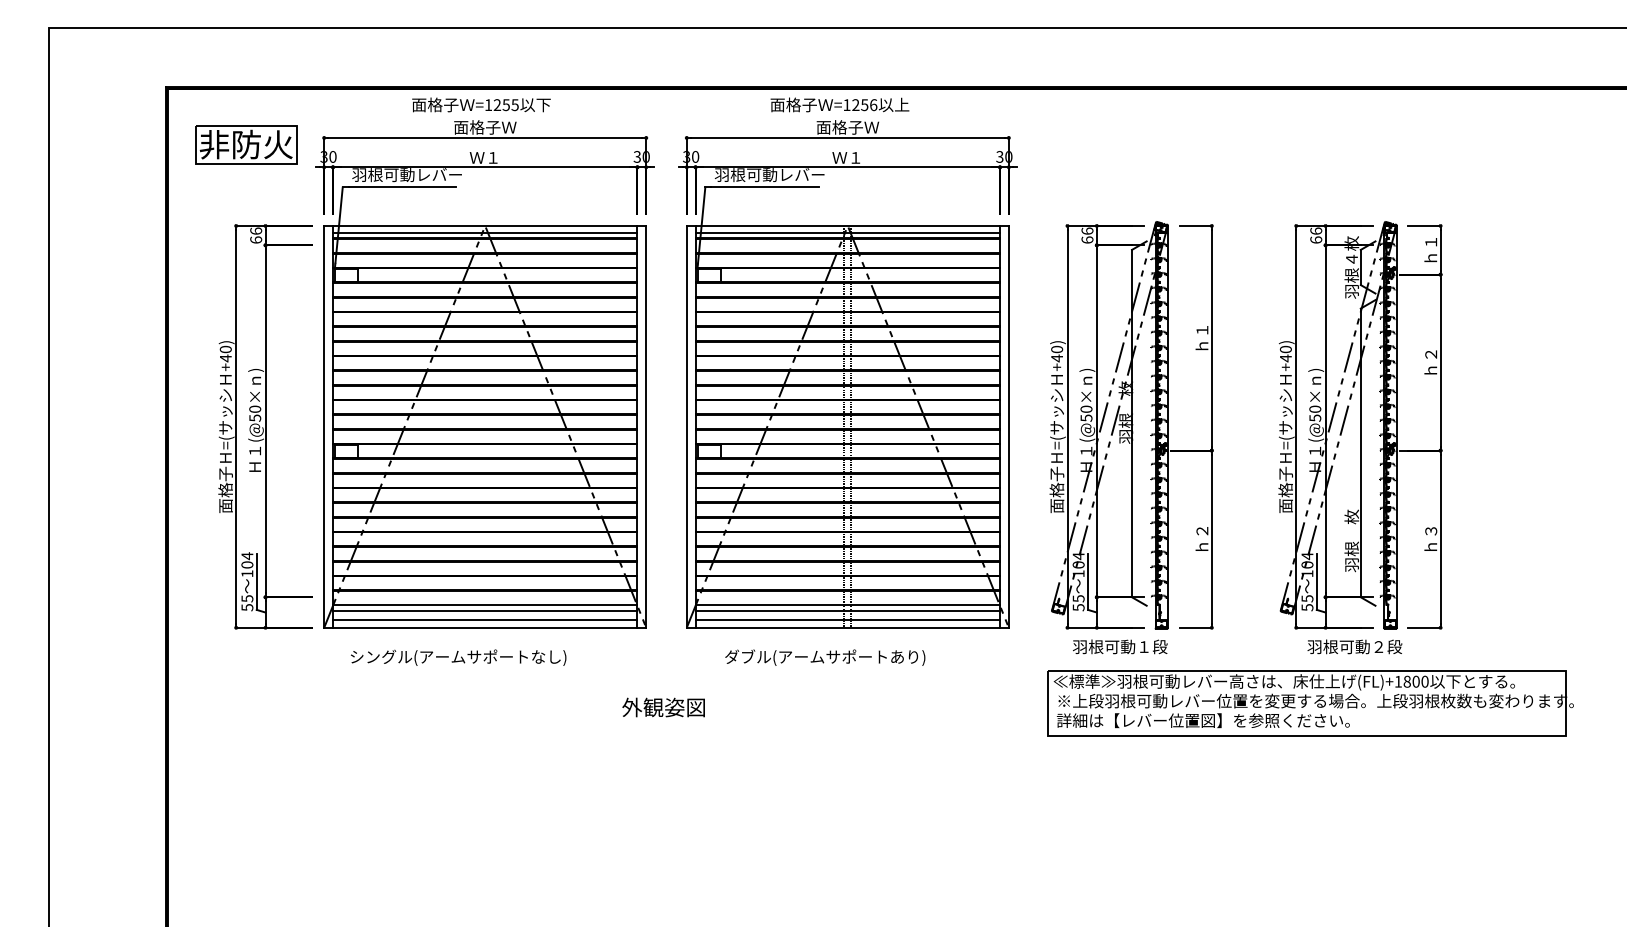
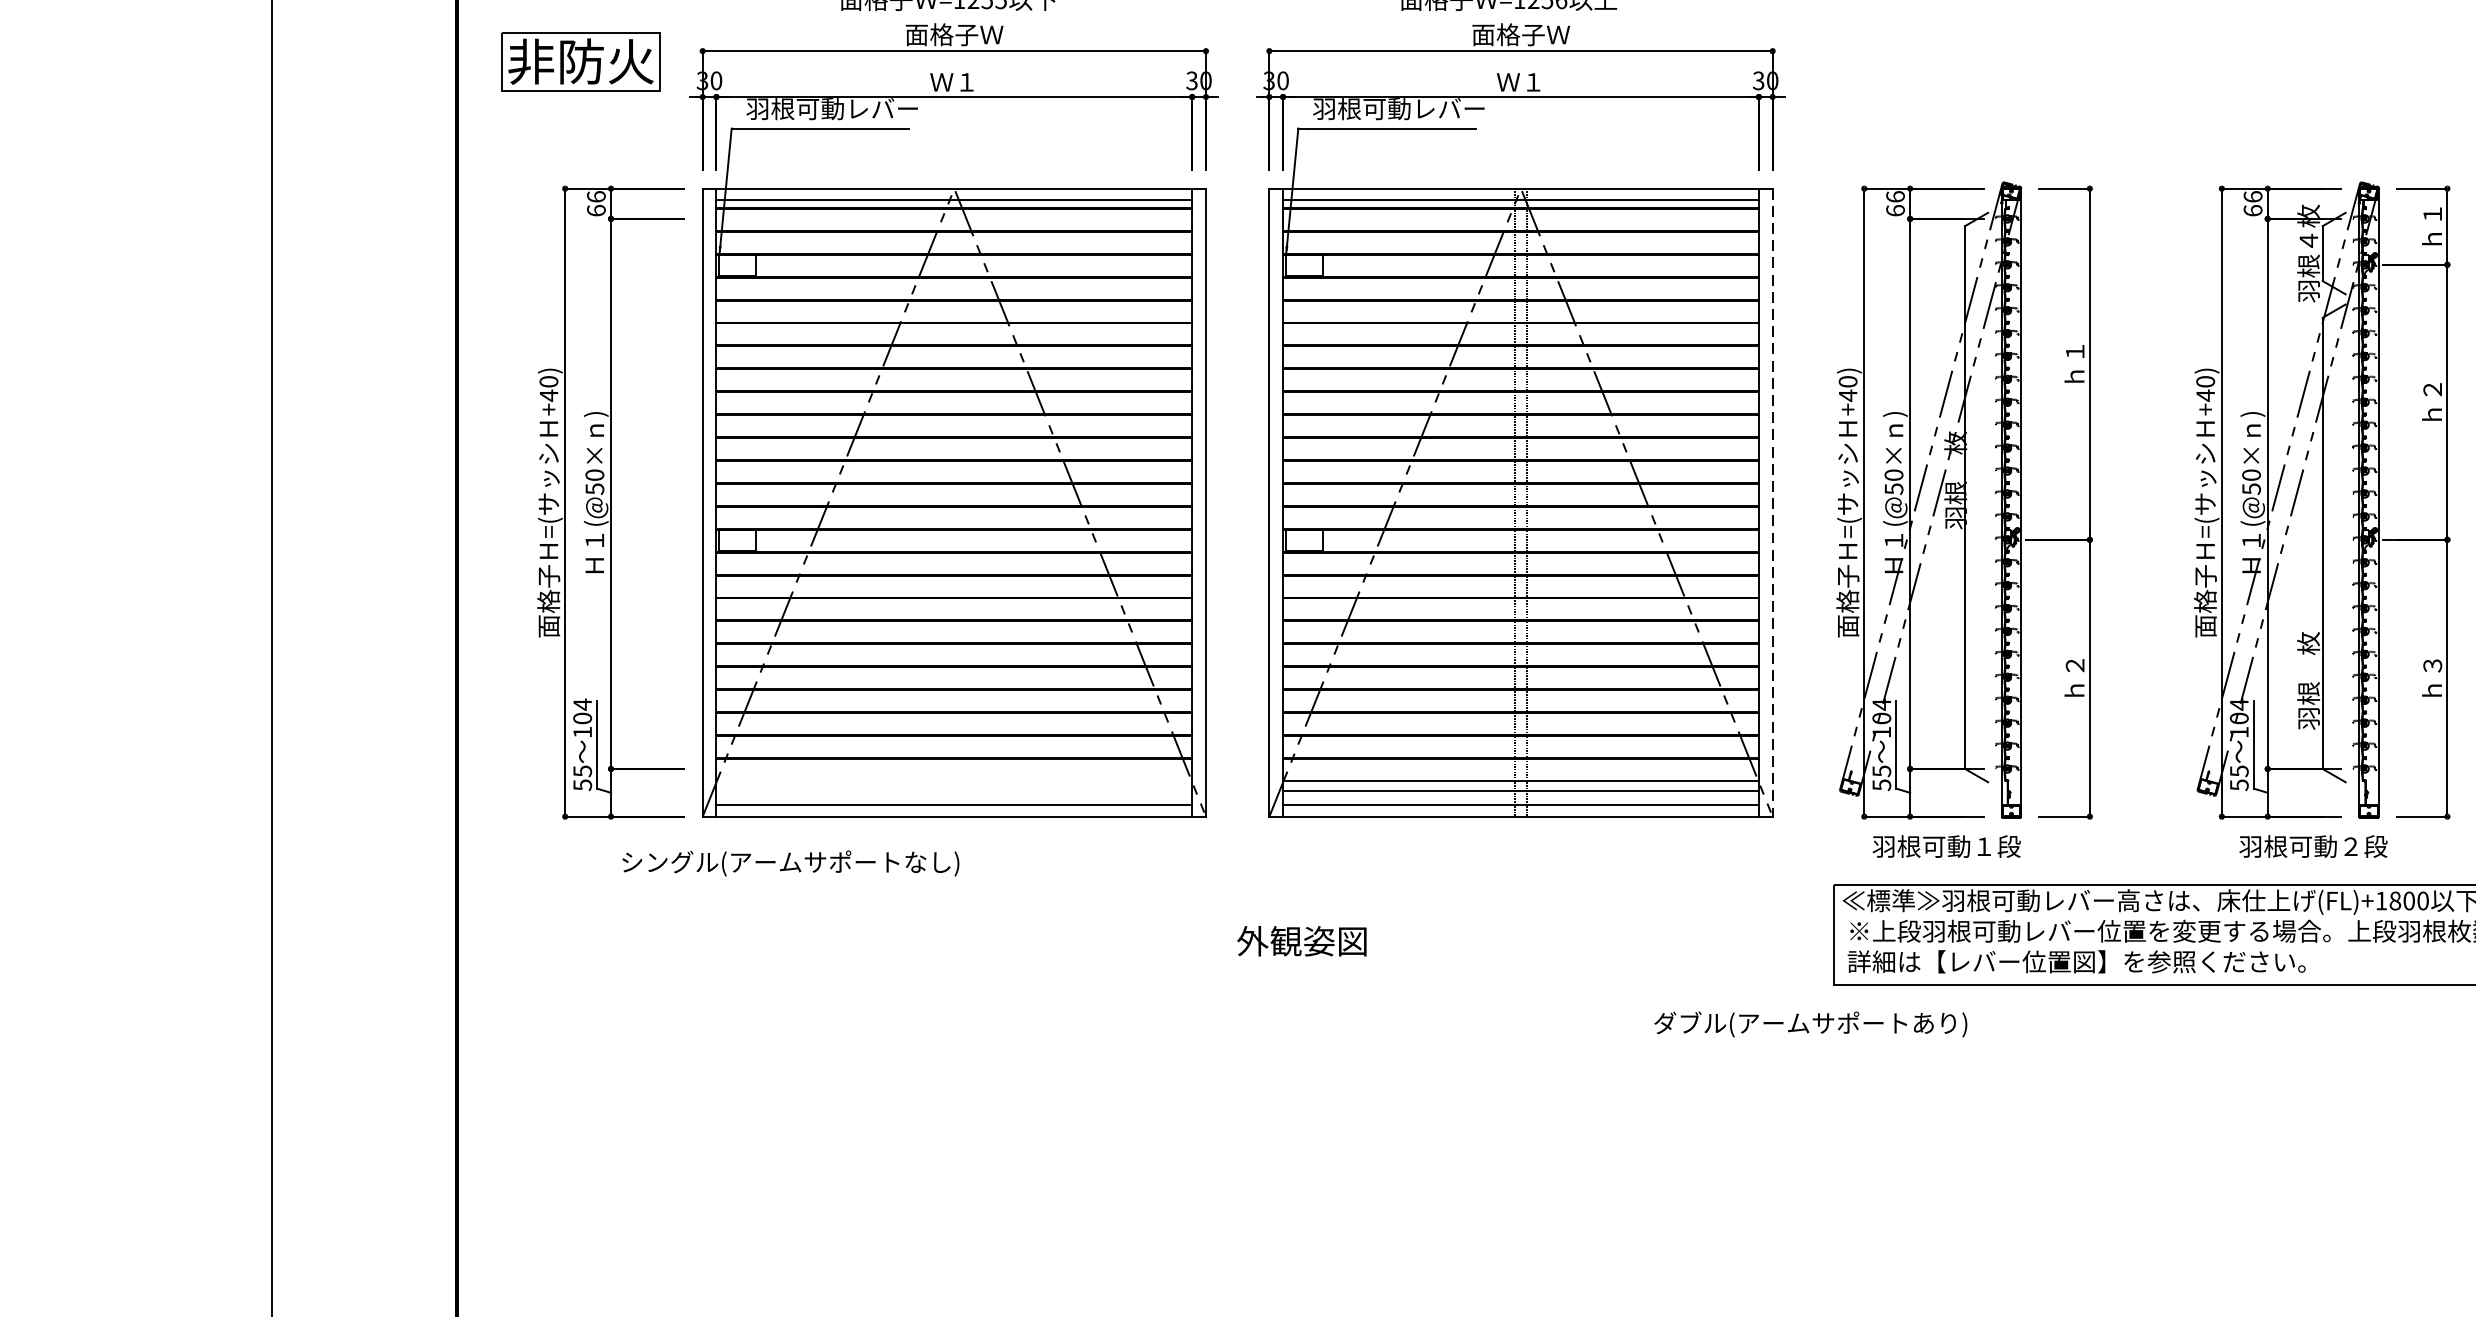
line: (1008, 426) -> (1772, 502), solid -> dashed
line: (485, 604) -> (954, 780), removed
line: (485, 611) -> (954, 791), removed
text: (458, 657) -> (790, 863), moved
text: (825, 657) -> (1811, 1024), moved
text: (663, 707) -> (1301, 941), moved

